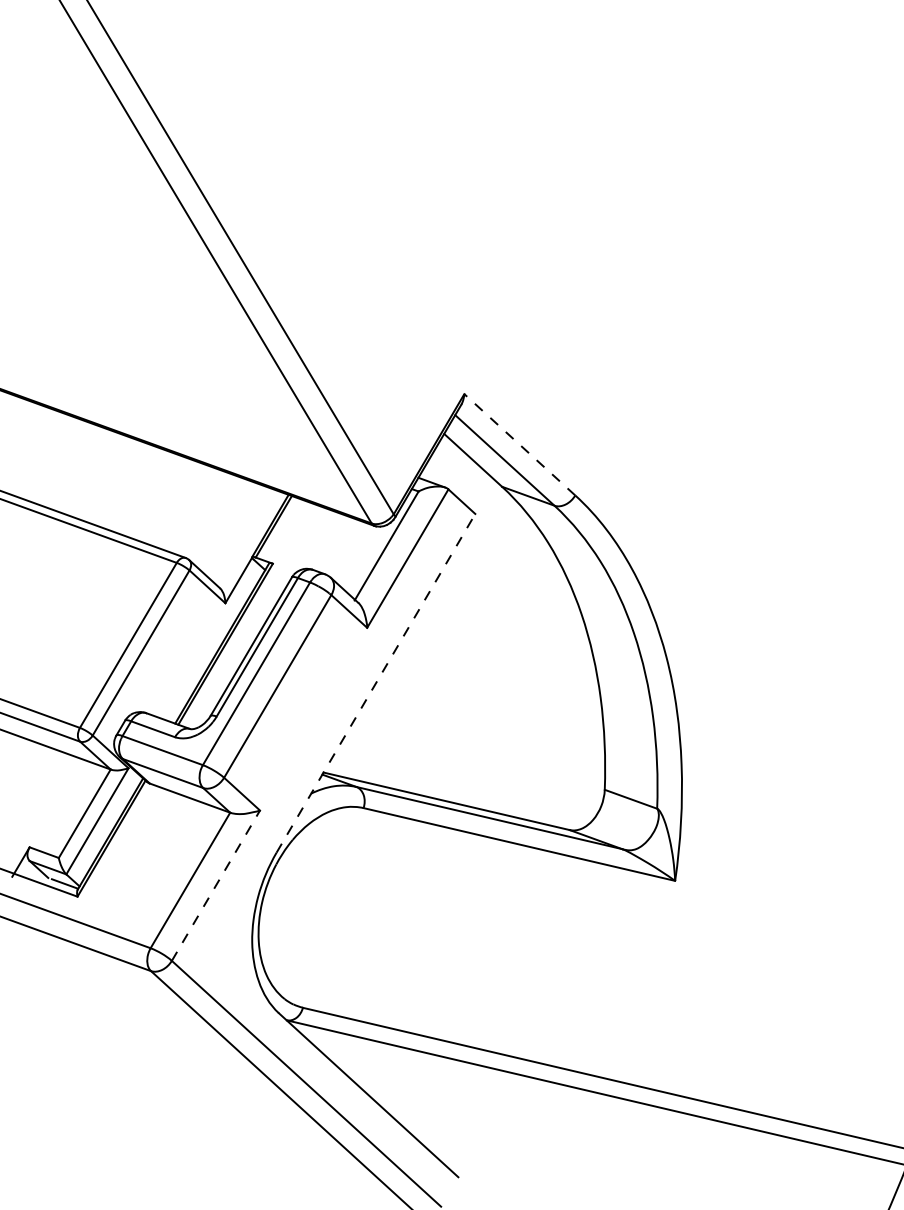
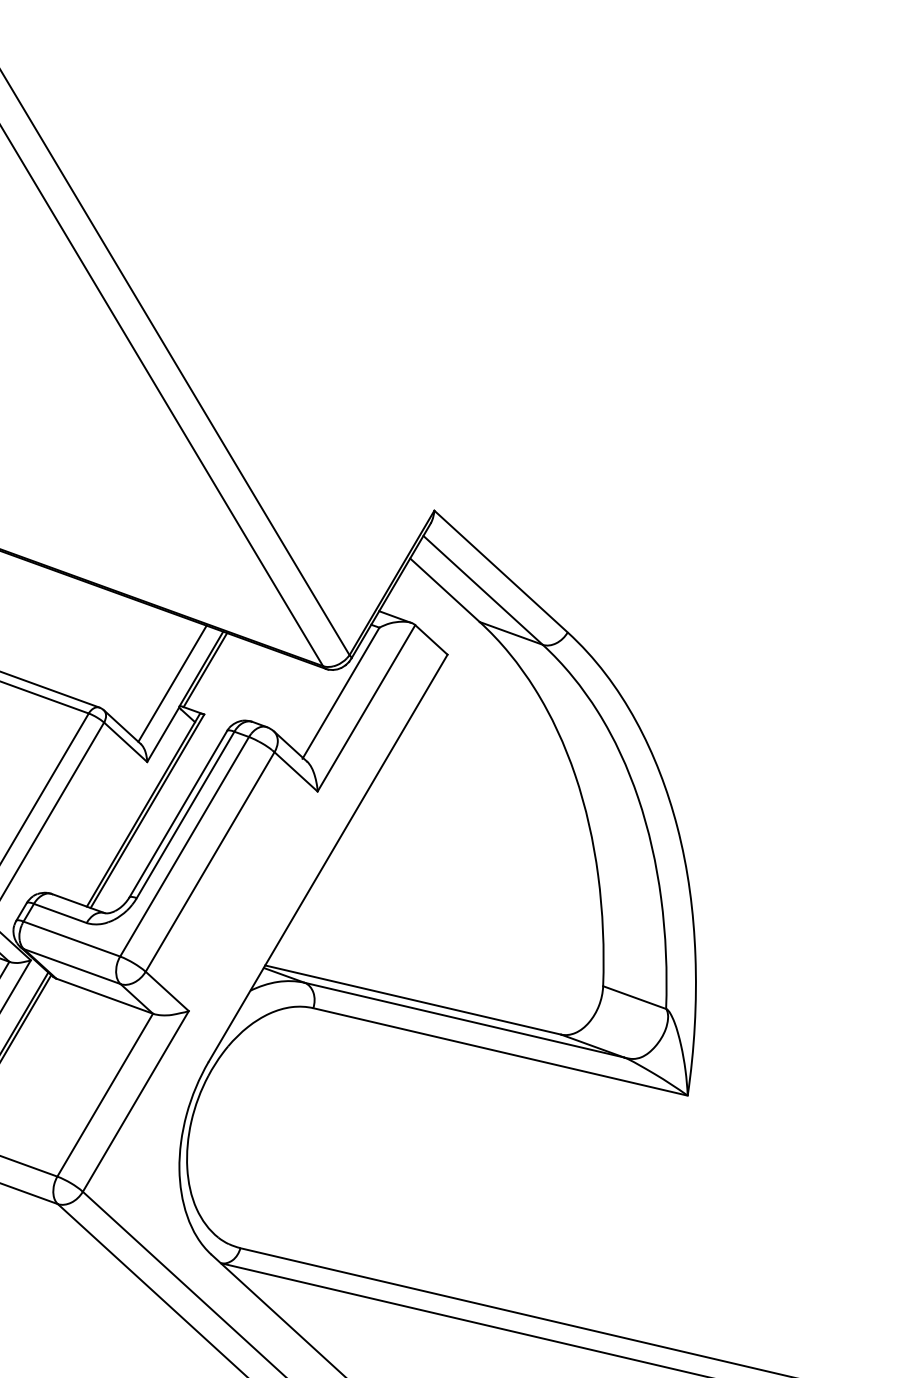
line: (519, 444) -> (500, 571), dashed -> solid
line: (246, 537) -> (172, 682), added
line: (376, 682) -> (328, 857), dashed -> solid
line: (216, 885) -> (136, 1101), dashed -> solid

